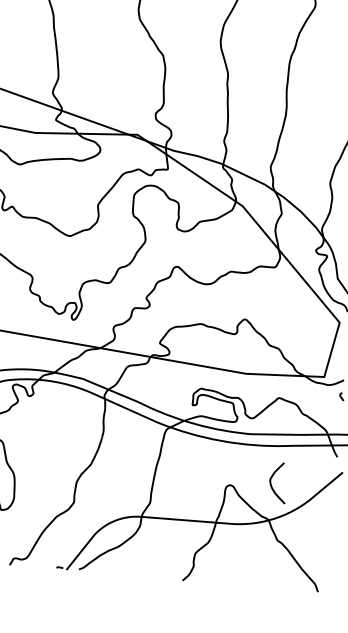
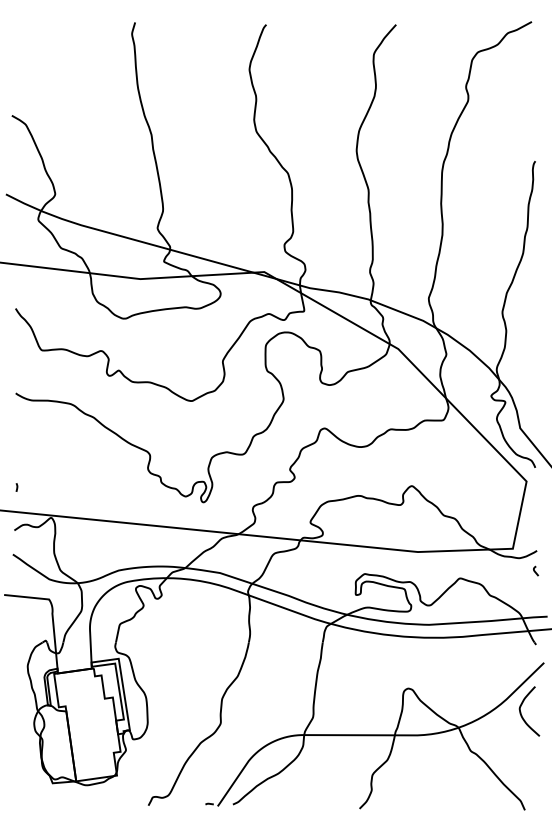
curve: (271, 483) -> (521, 712), moved

